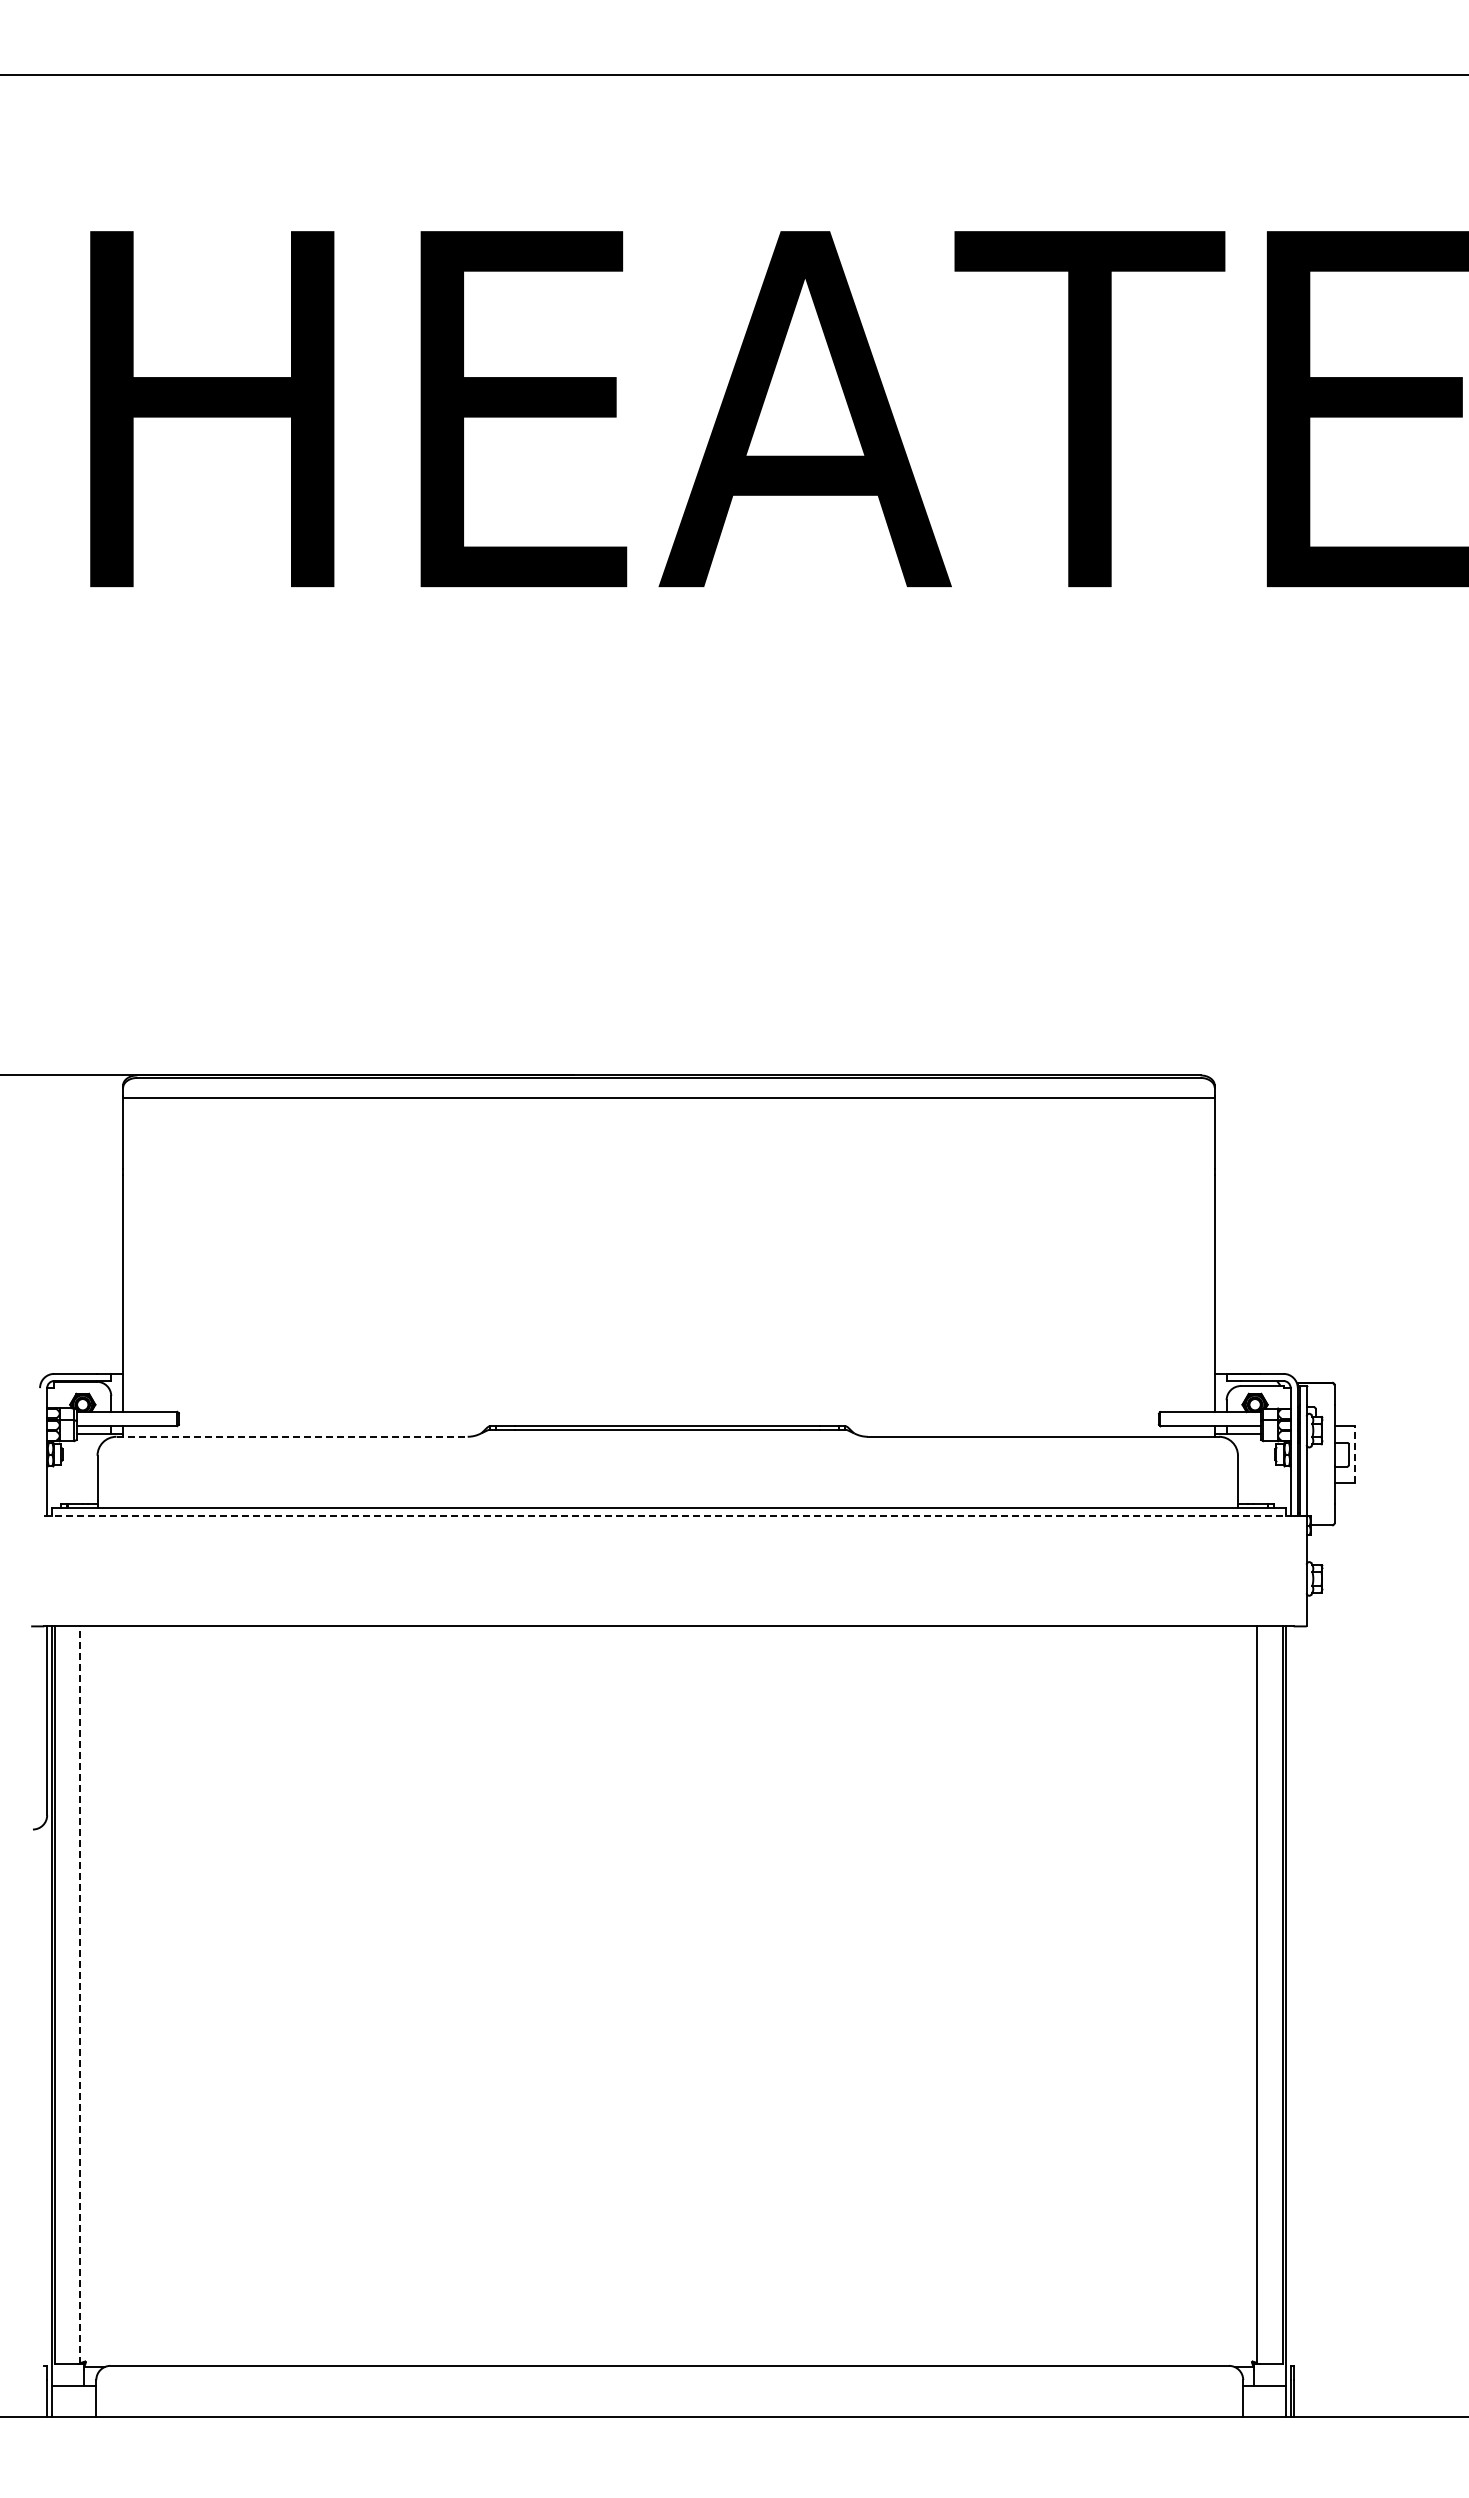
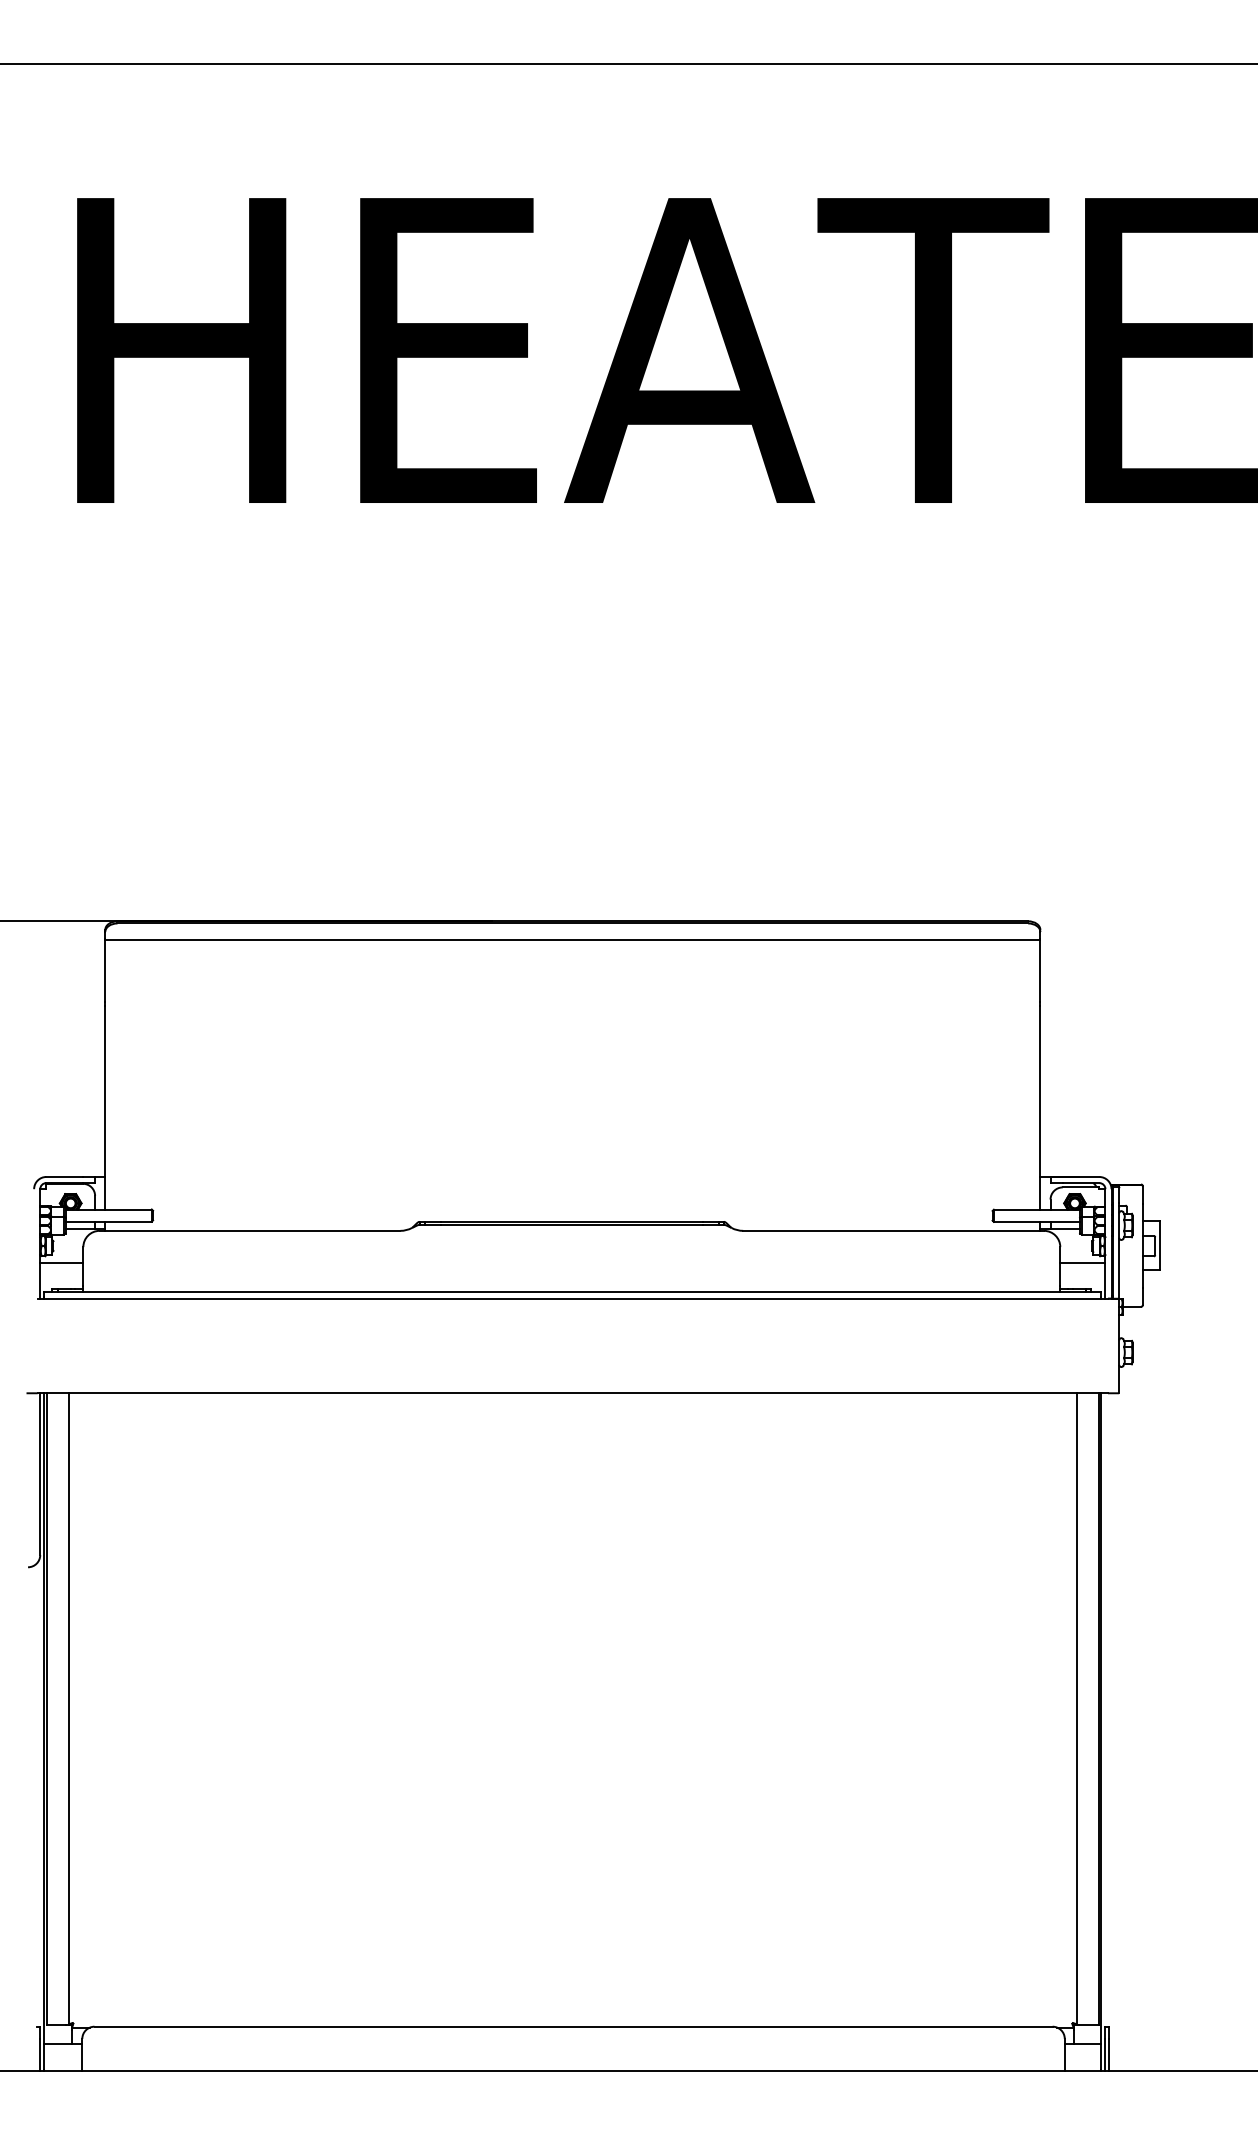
line: (292, 1436) -> (250, 1230), dashed -> solid
line: (1354, 1453) -> (1160, 1245), dashed -> solid
line: (72, 1474) -> (61, 1263), added
line: (1264, 1474) -> (1082, 1263), added
line: (668, 1516) -> (572, 1299), dashed -> solid
line: (80, 1995) -> (68, 1709), dashed -> solid

